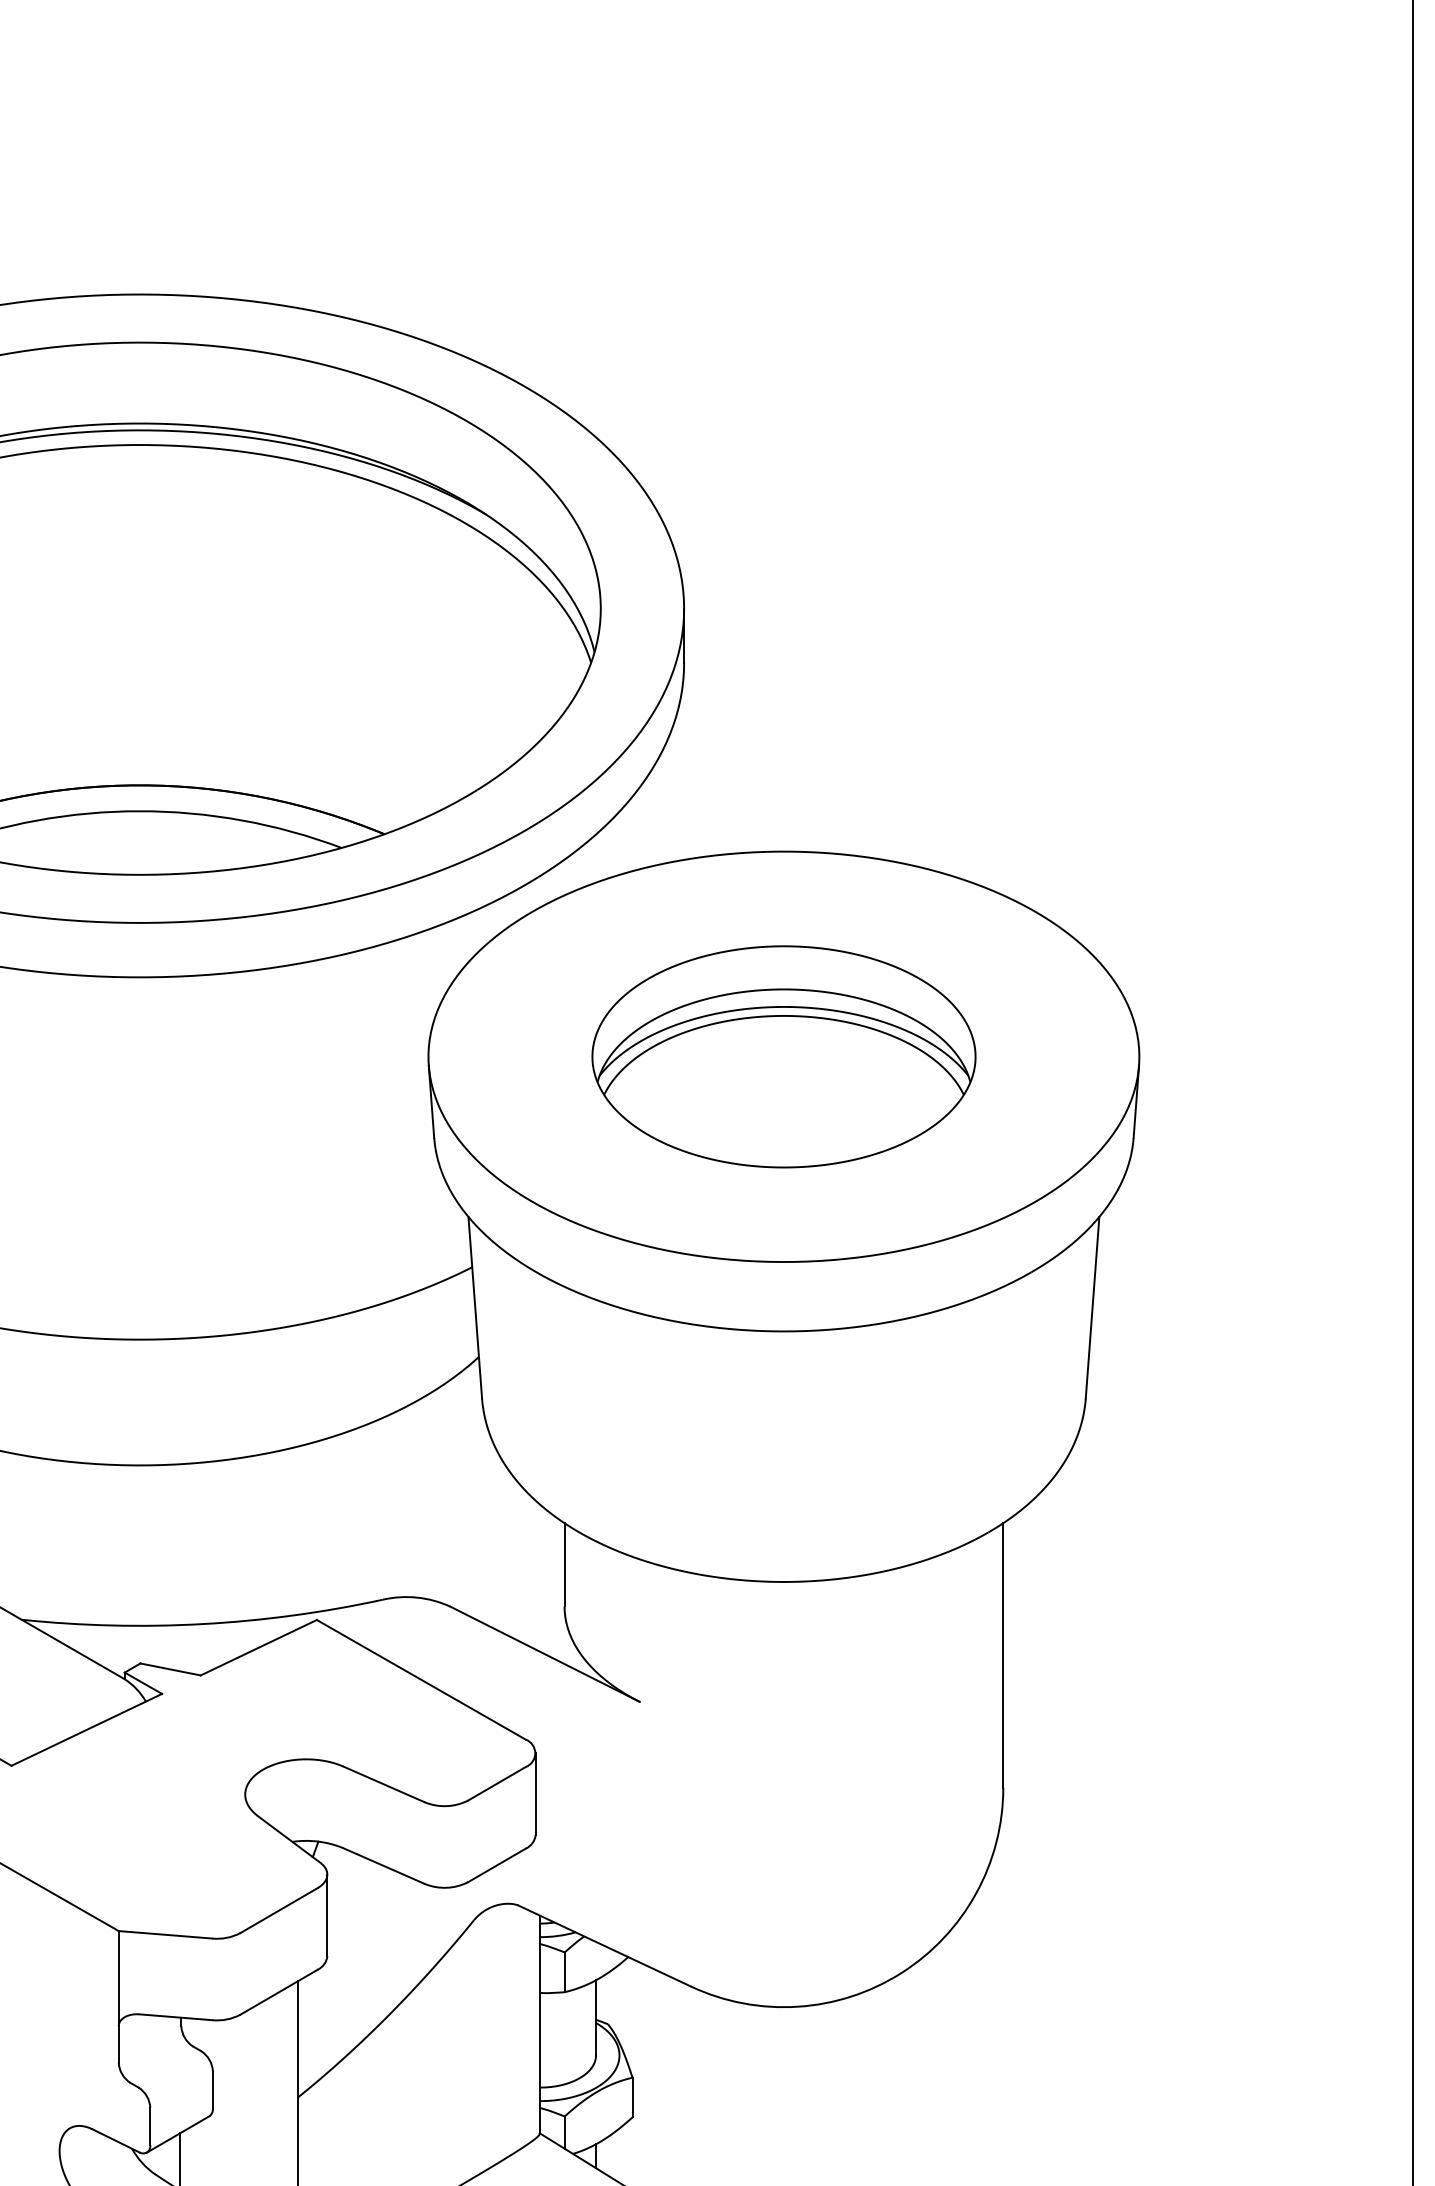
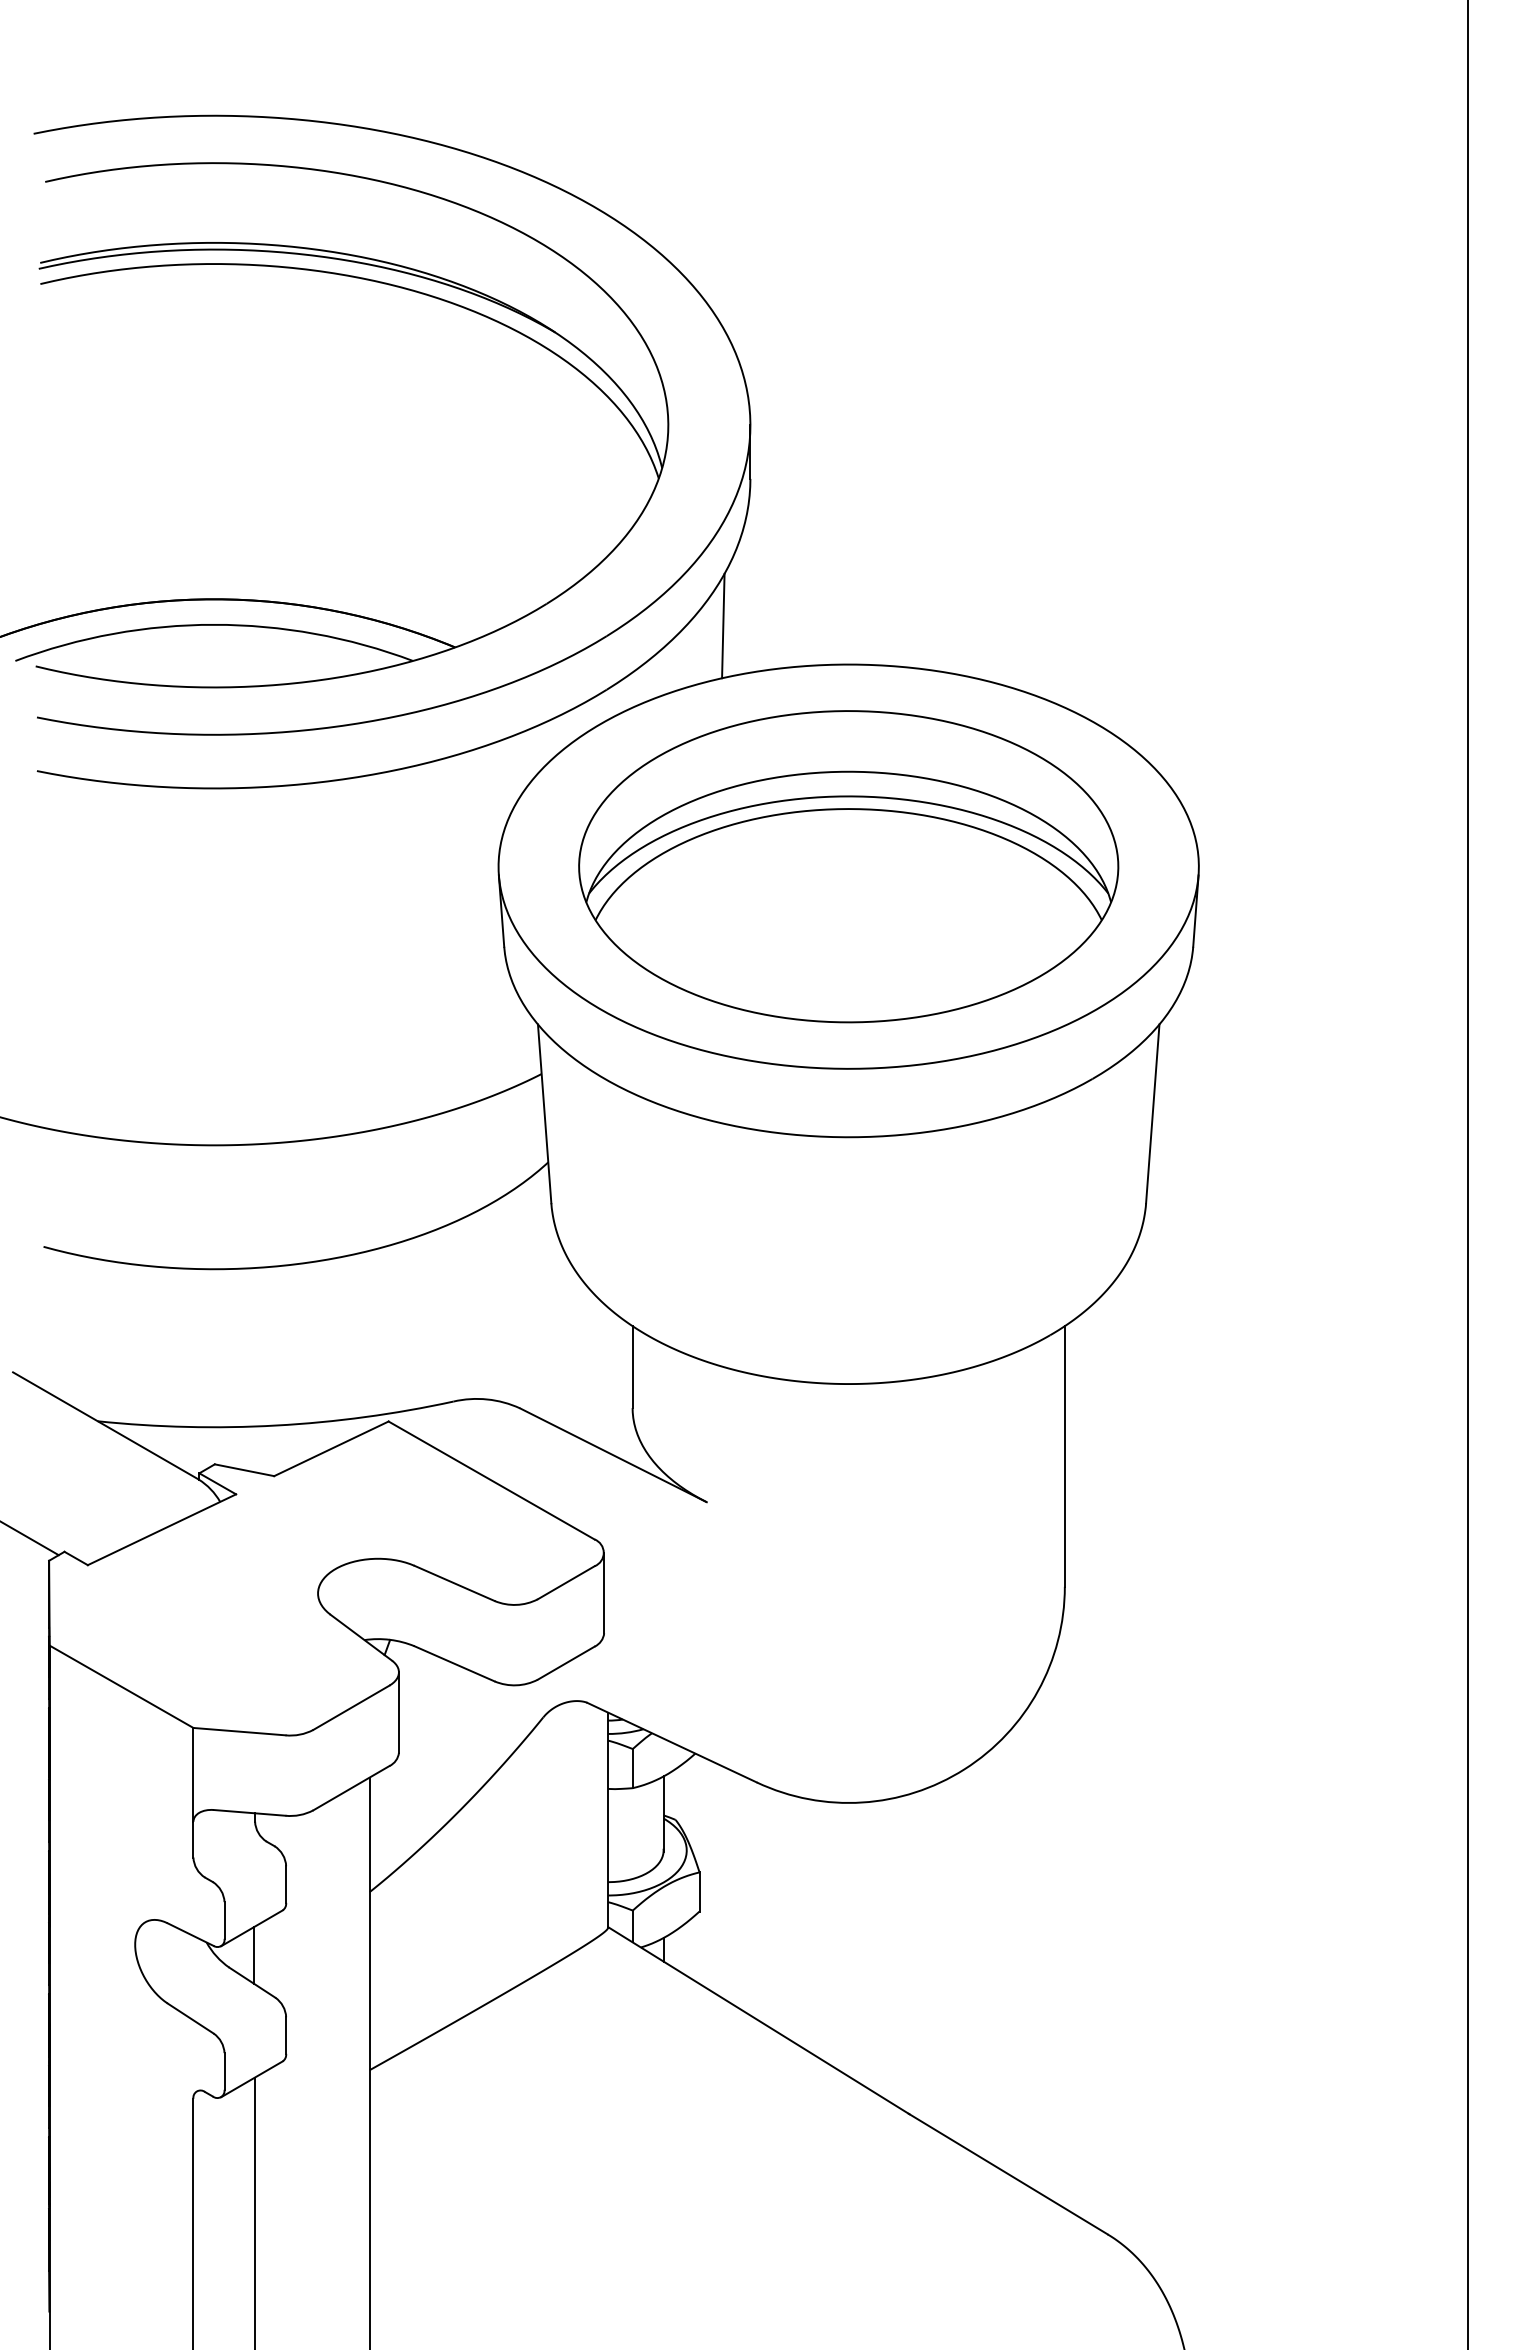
line: (656, 811) -> (723, 625), added
part: (783, 1056) -> (848, 866), size x1.43

